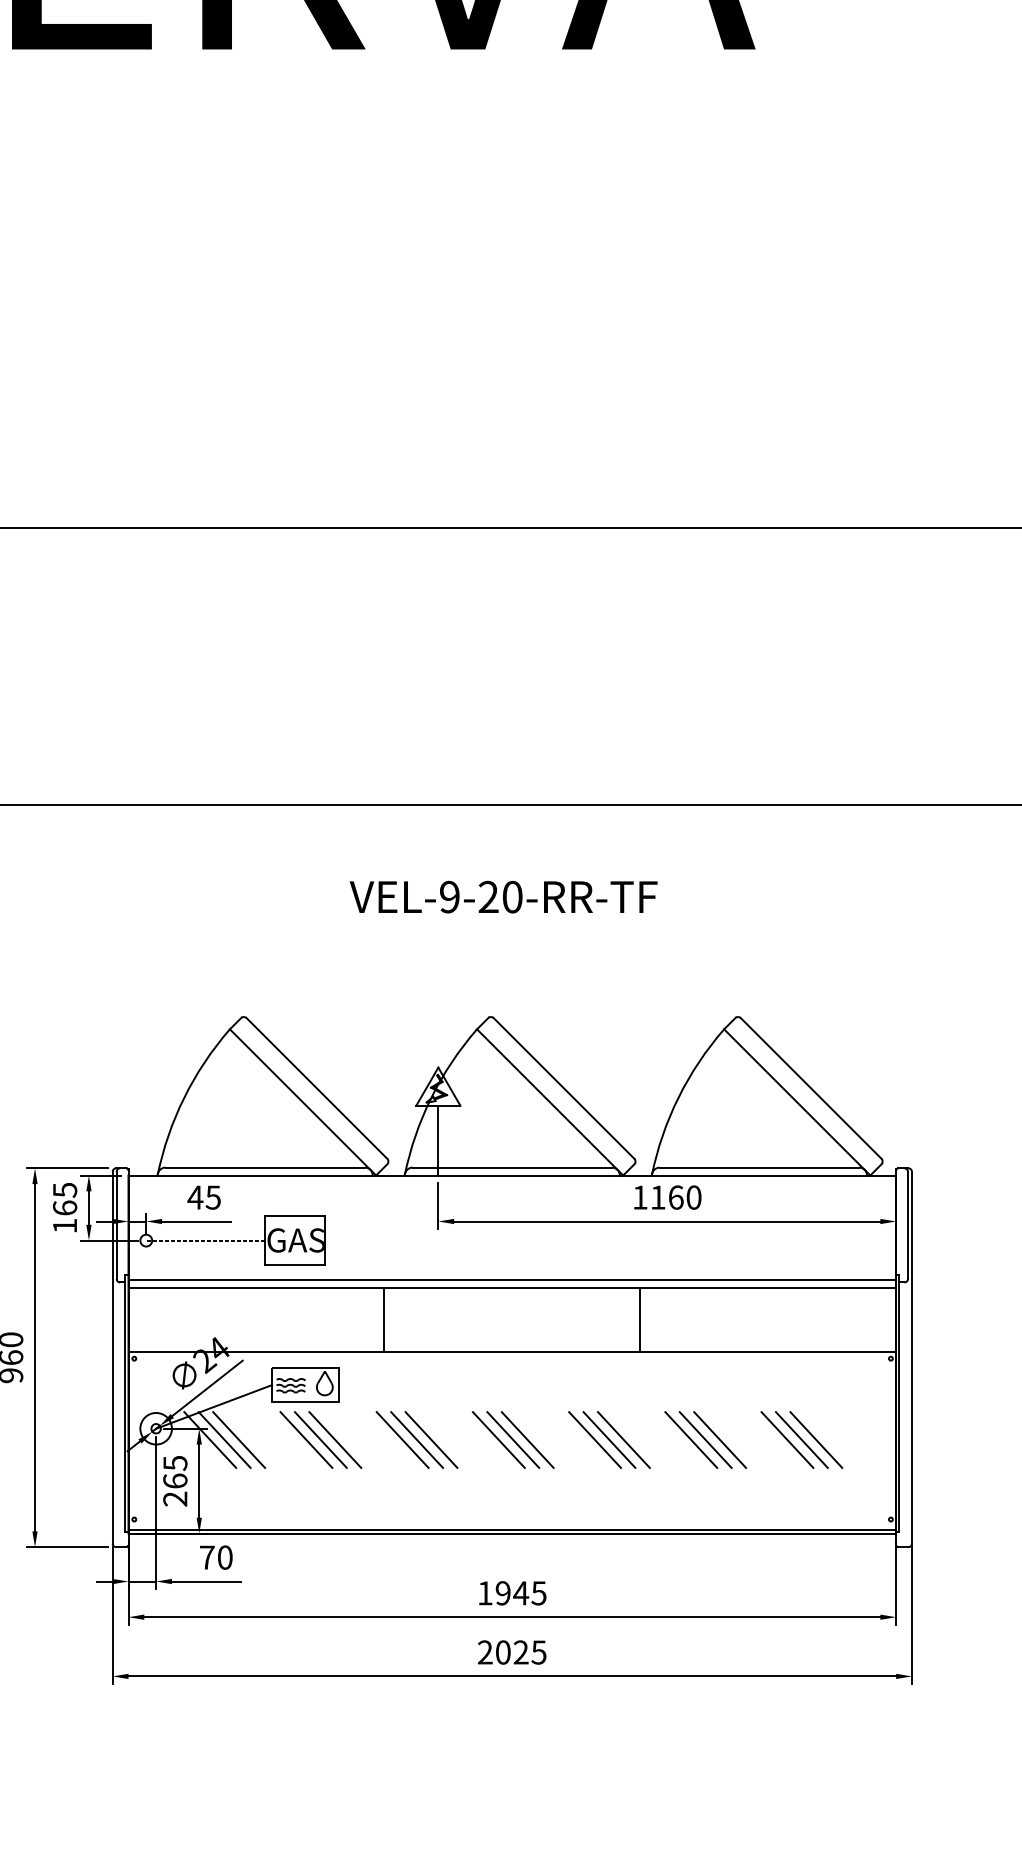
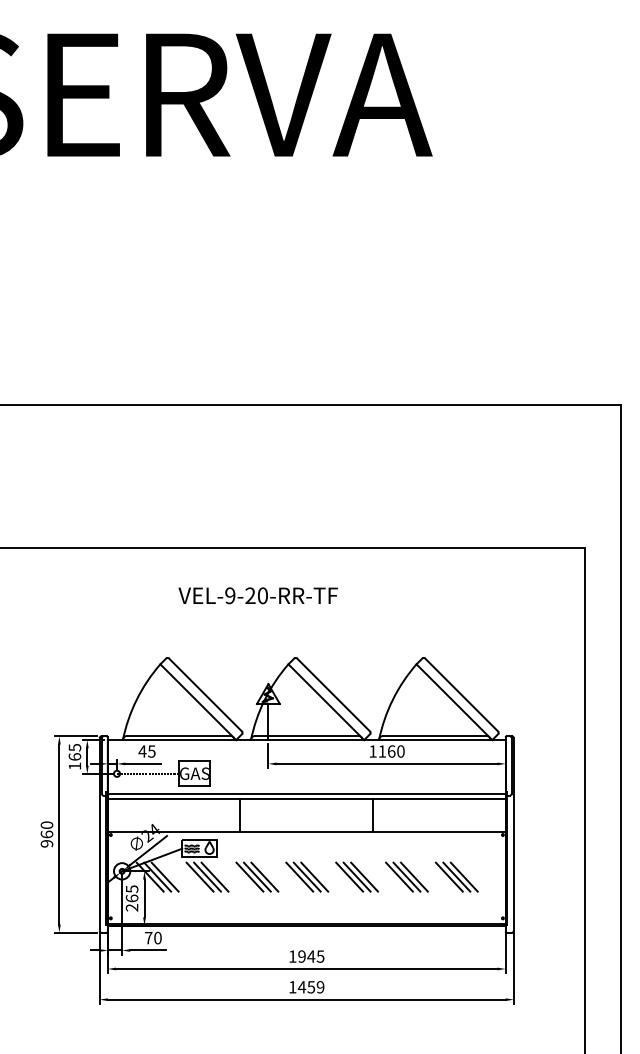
text: (502, 896) -> (257, 595), moved
text: (511, 1652) -> (306, 987), 2025 -> 1459

